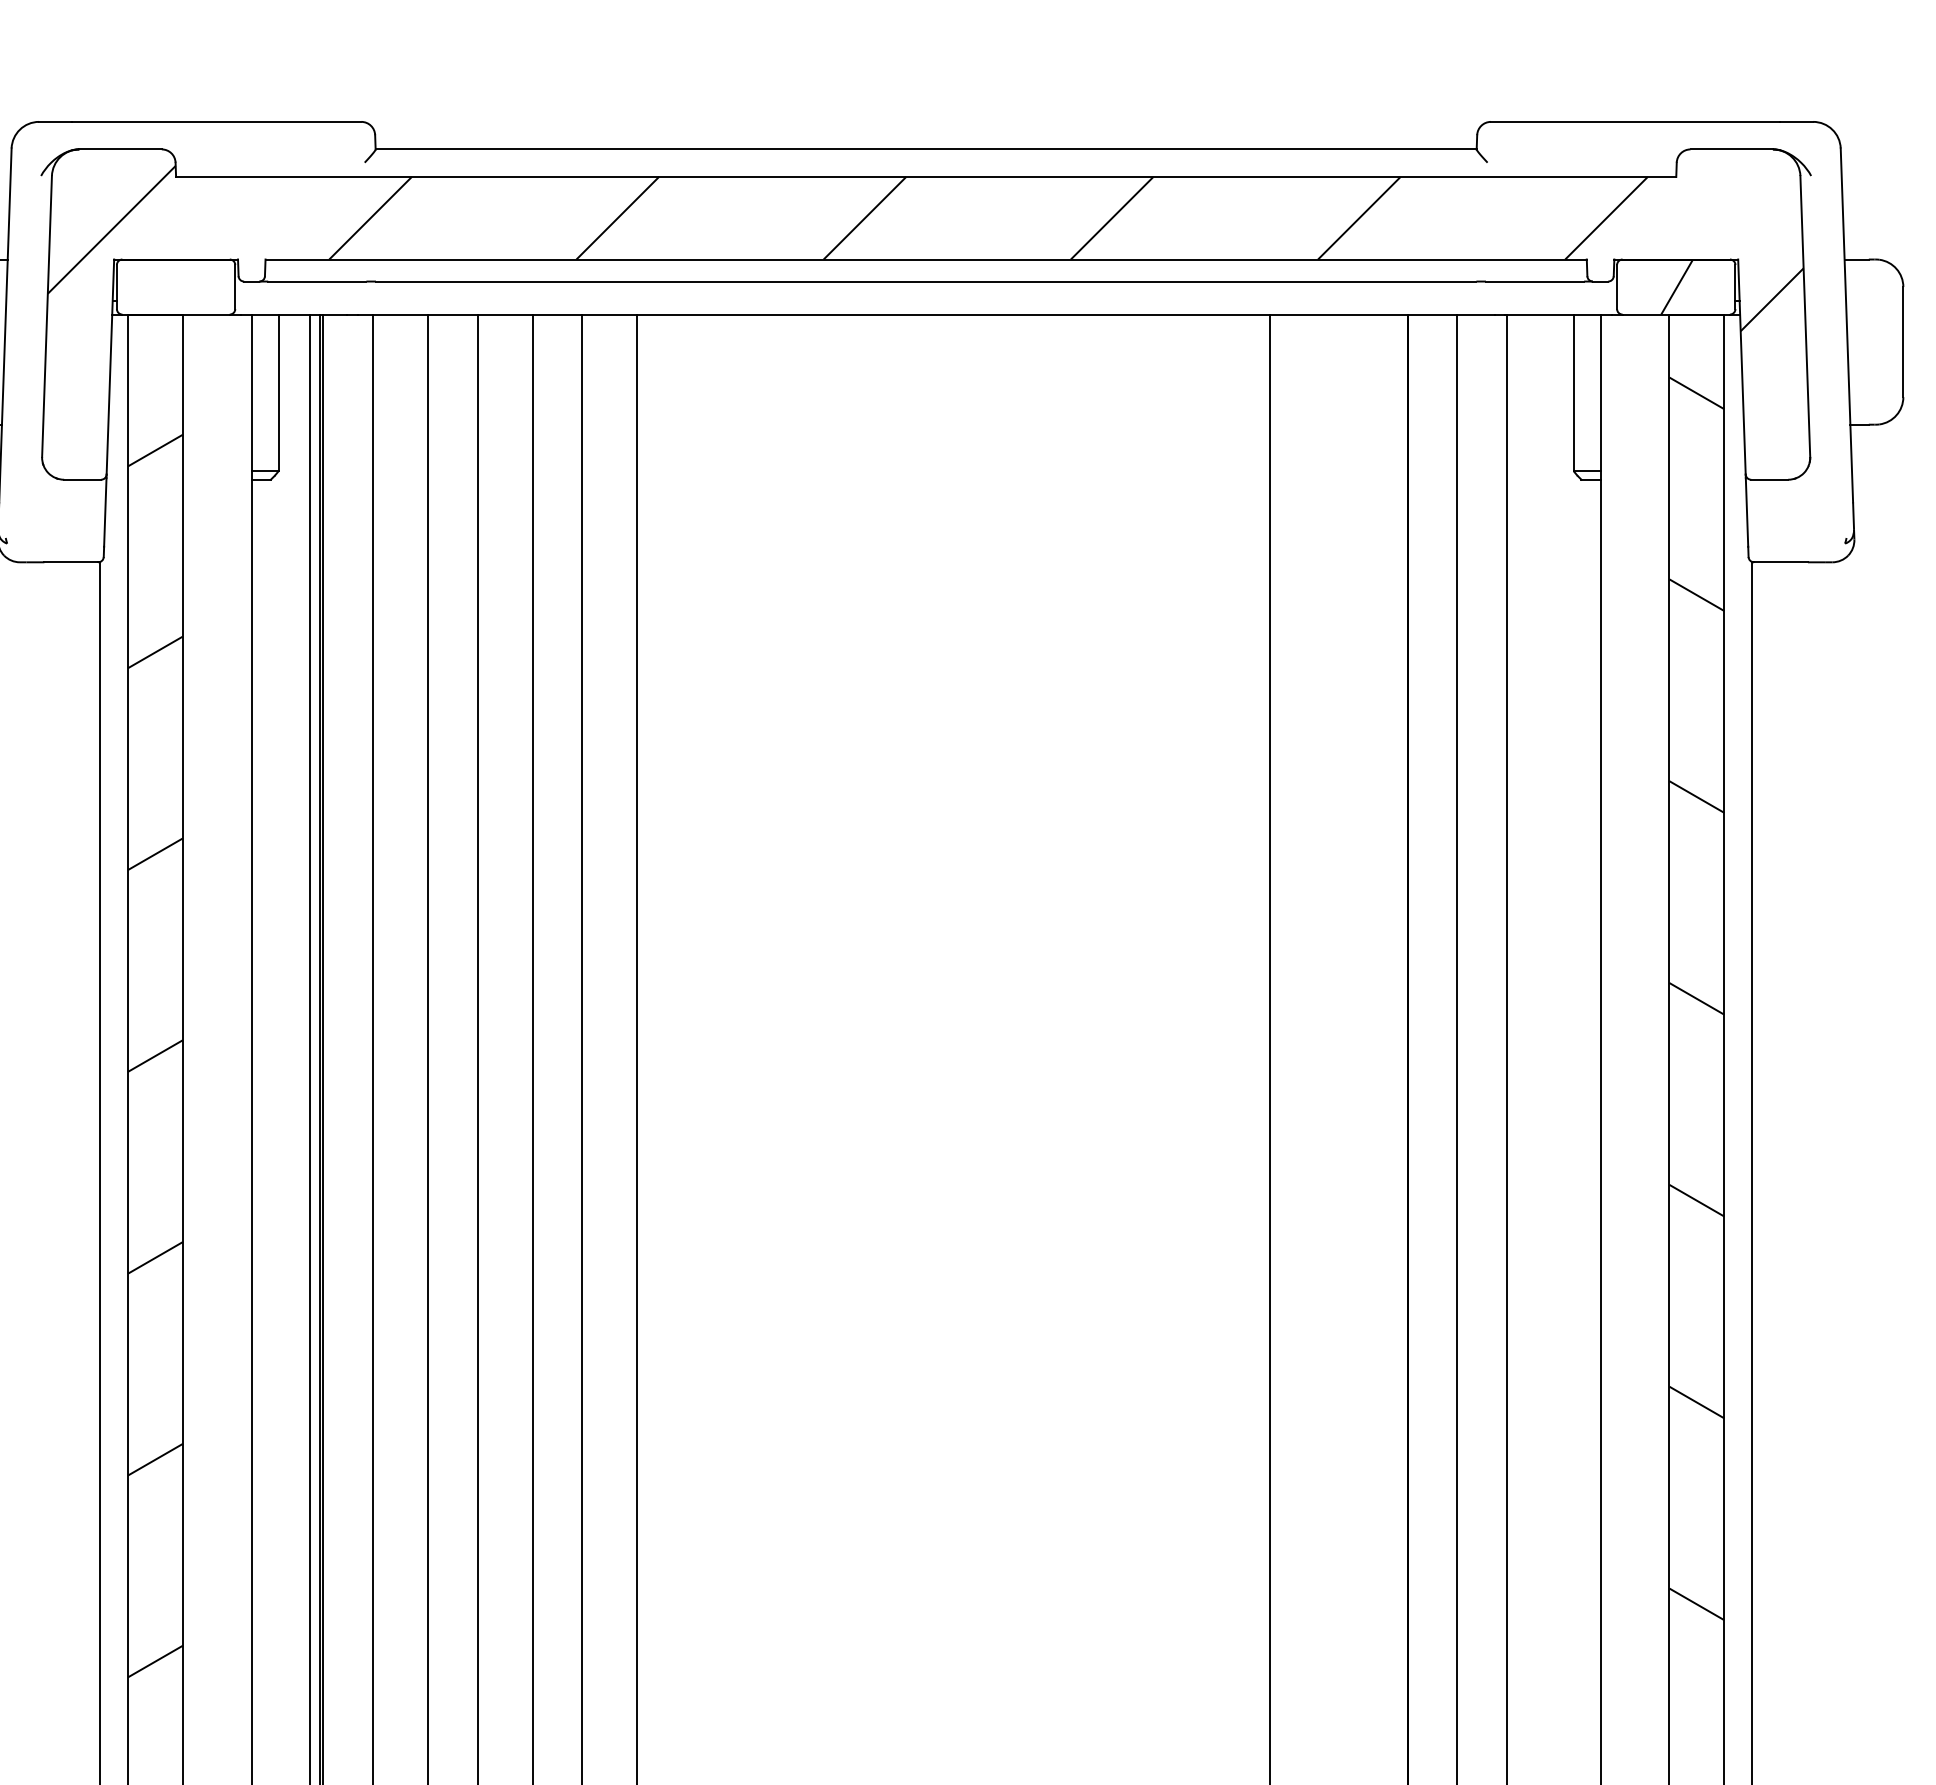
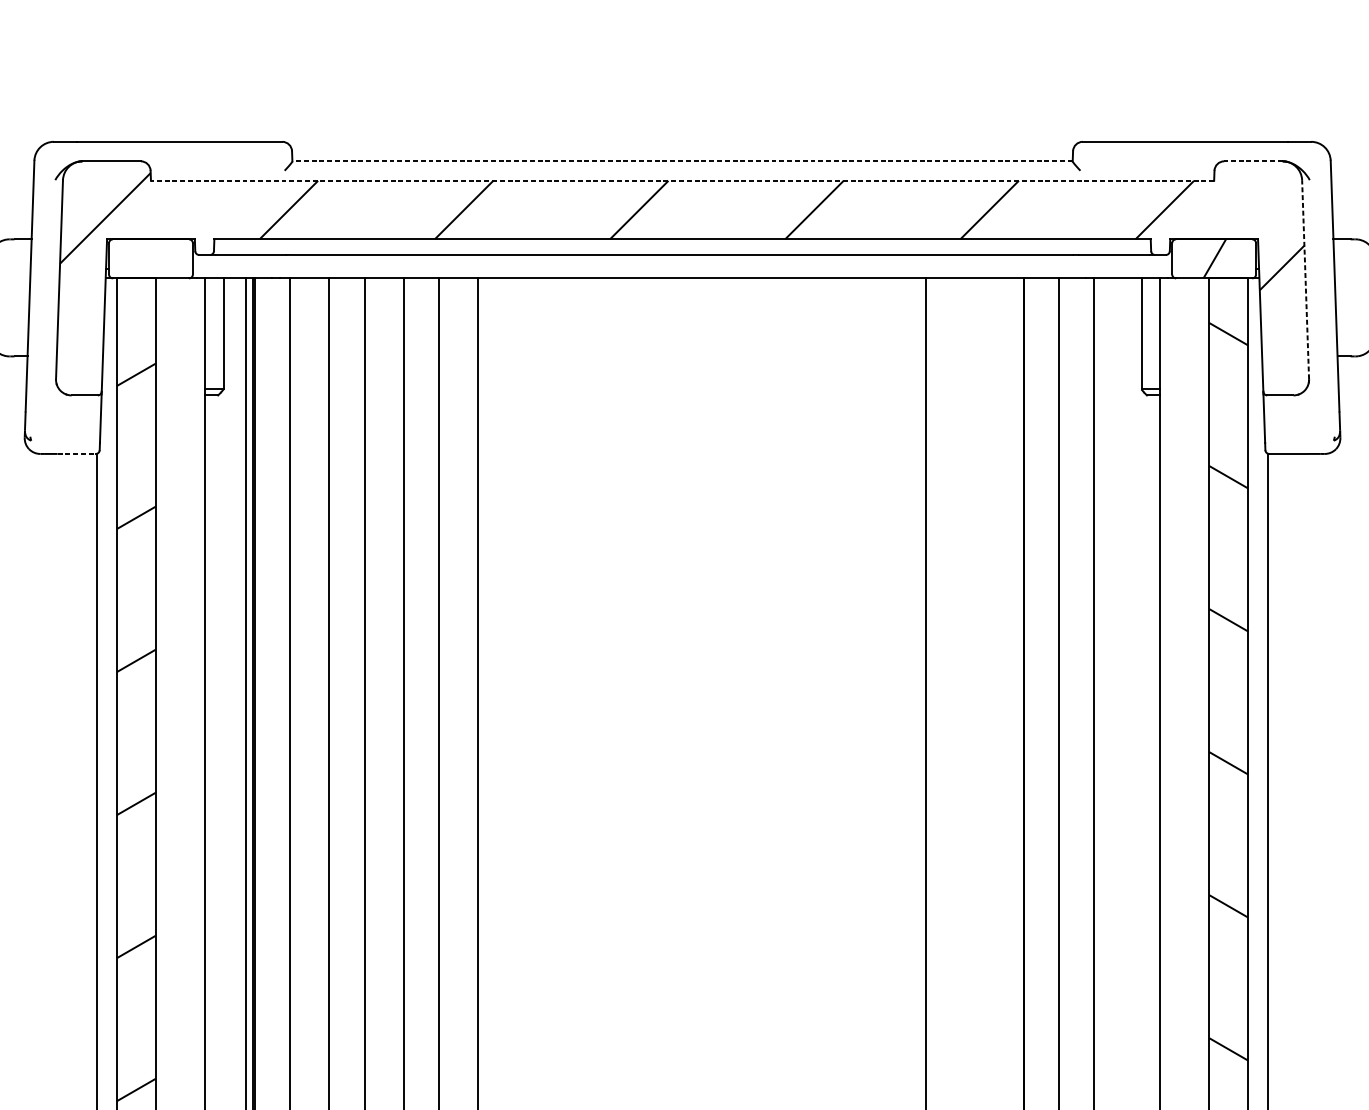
line: (926, 149) -> (682, 161), solid -> dashed
line: (1731, 149) -> (1253, 161), solid -> dashed
line: (925, 176) -> (682, 180), solid -> dashed
line: (1805, 316) -> (1305, 279), solid -> dashed
line: (71, 562) -> (76, 454), solid -> dashed

